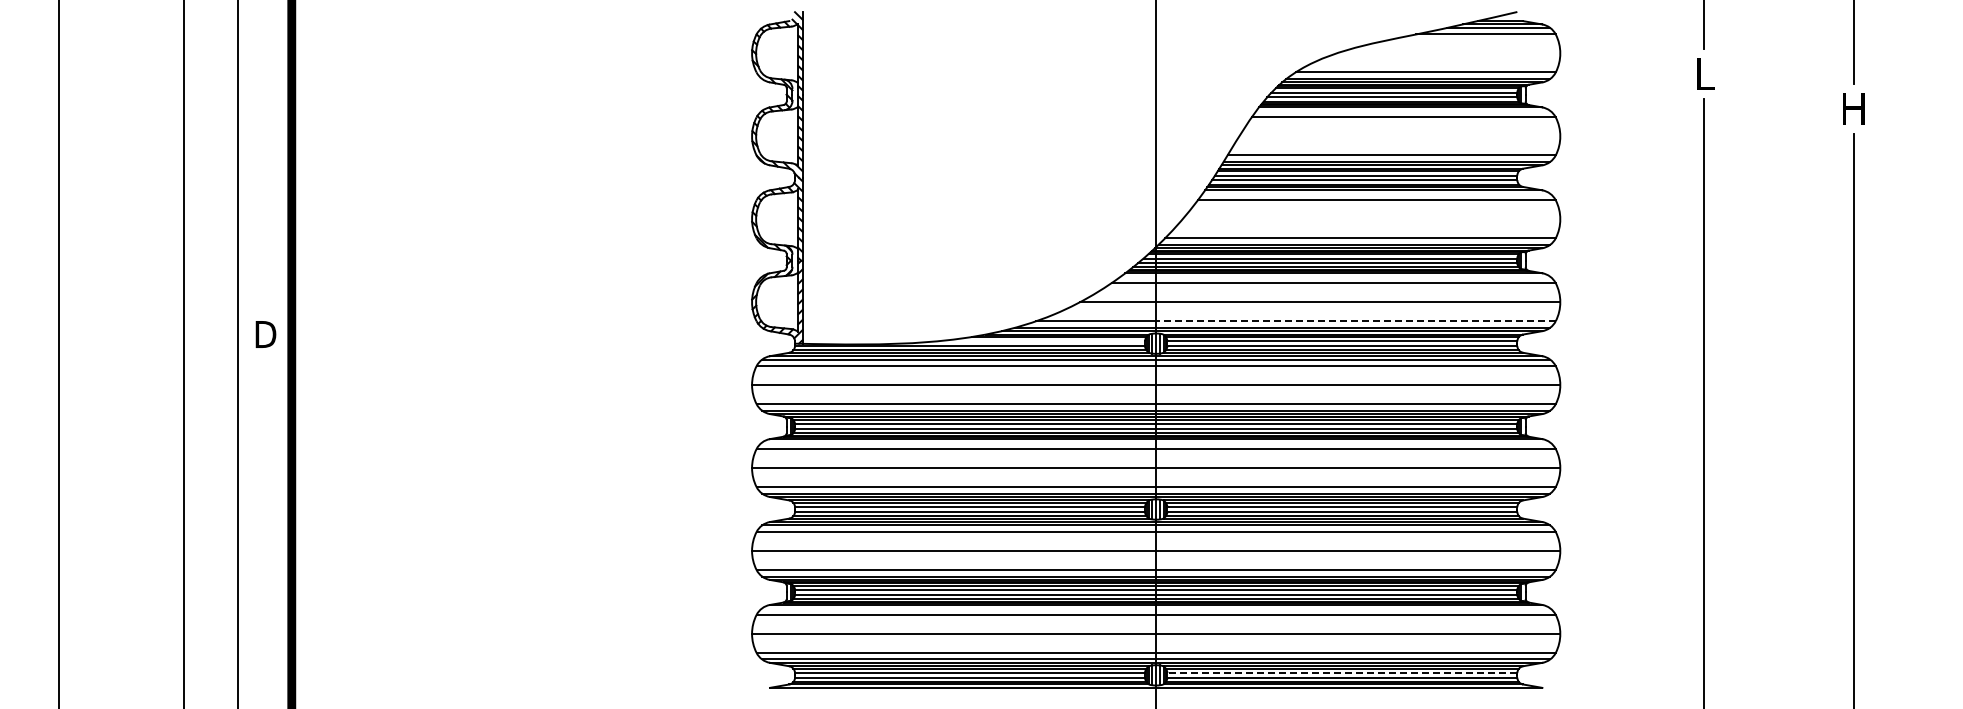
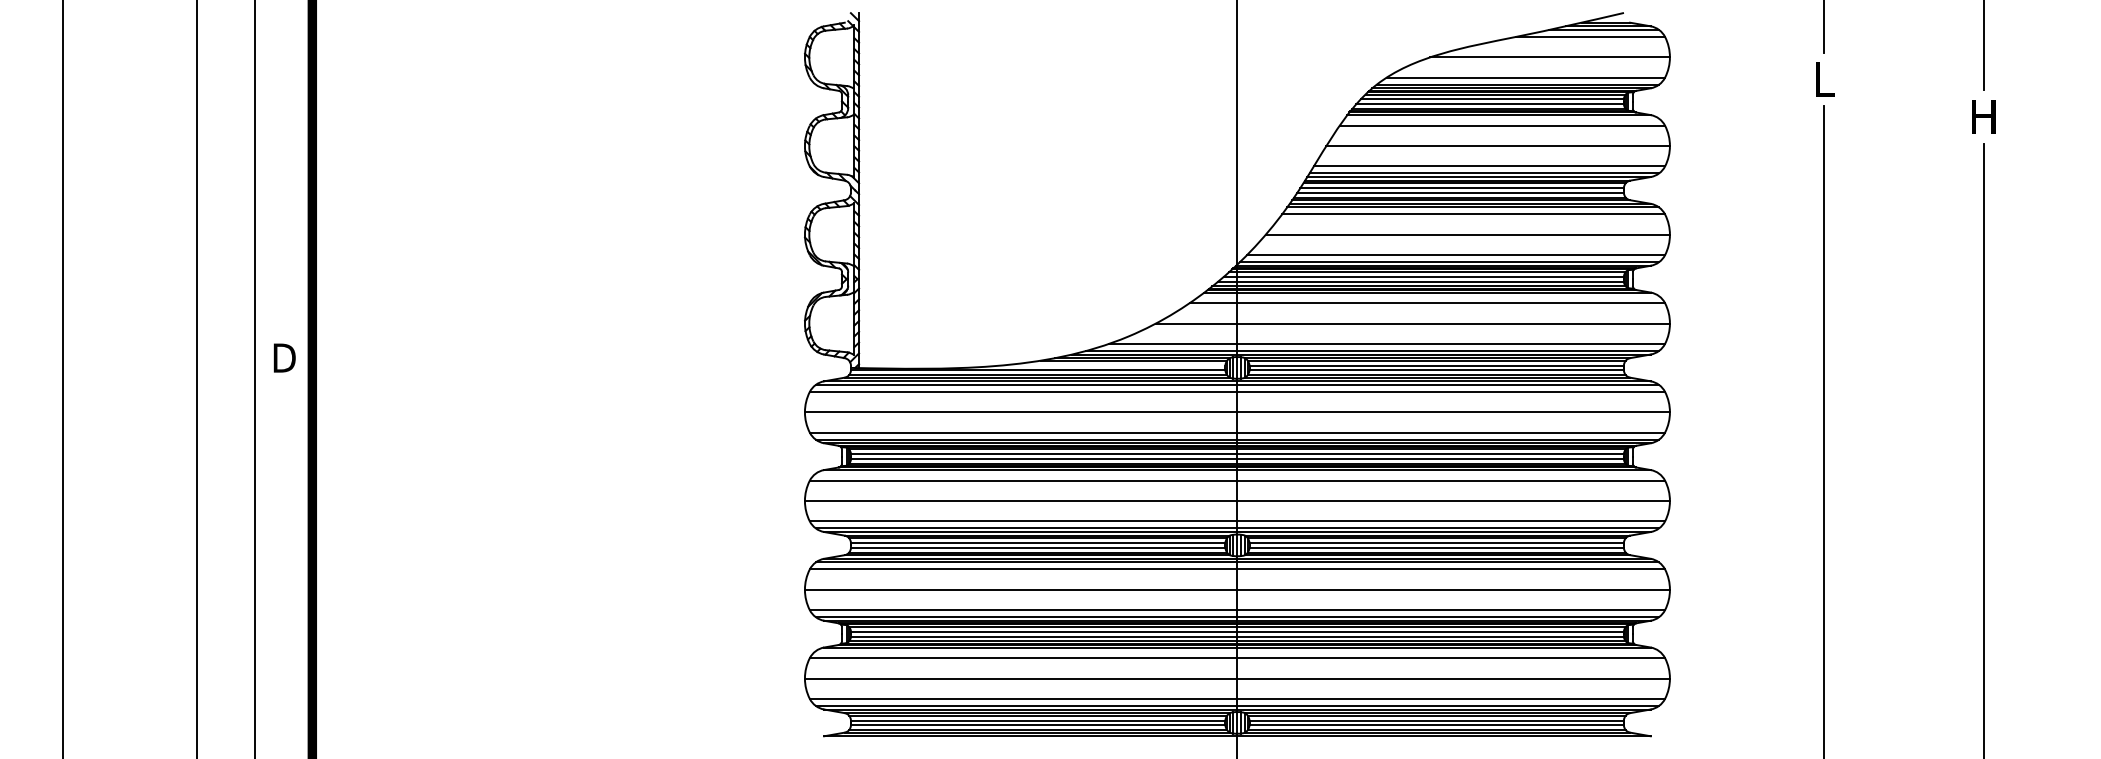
line: (1448, 53) -> (1550, 57), added
line: (1399, 136) -> (1497, 146), added
line: (1376, 193) -> (1473, 207), added
line: (1371, 219) -> (1467, 235), added
line: (1355, 321) -> (1450, 344), dashed -> solid
line: (1342, 673) -> (1436, 720), dashed -> solid

